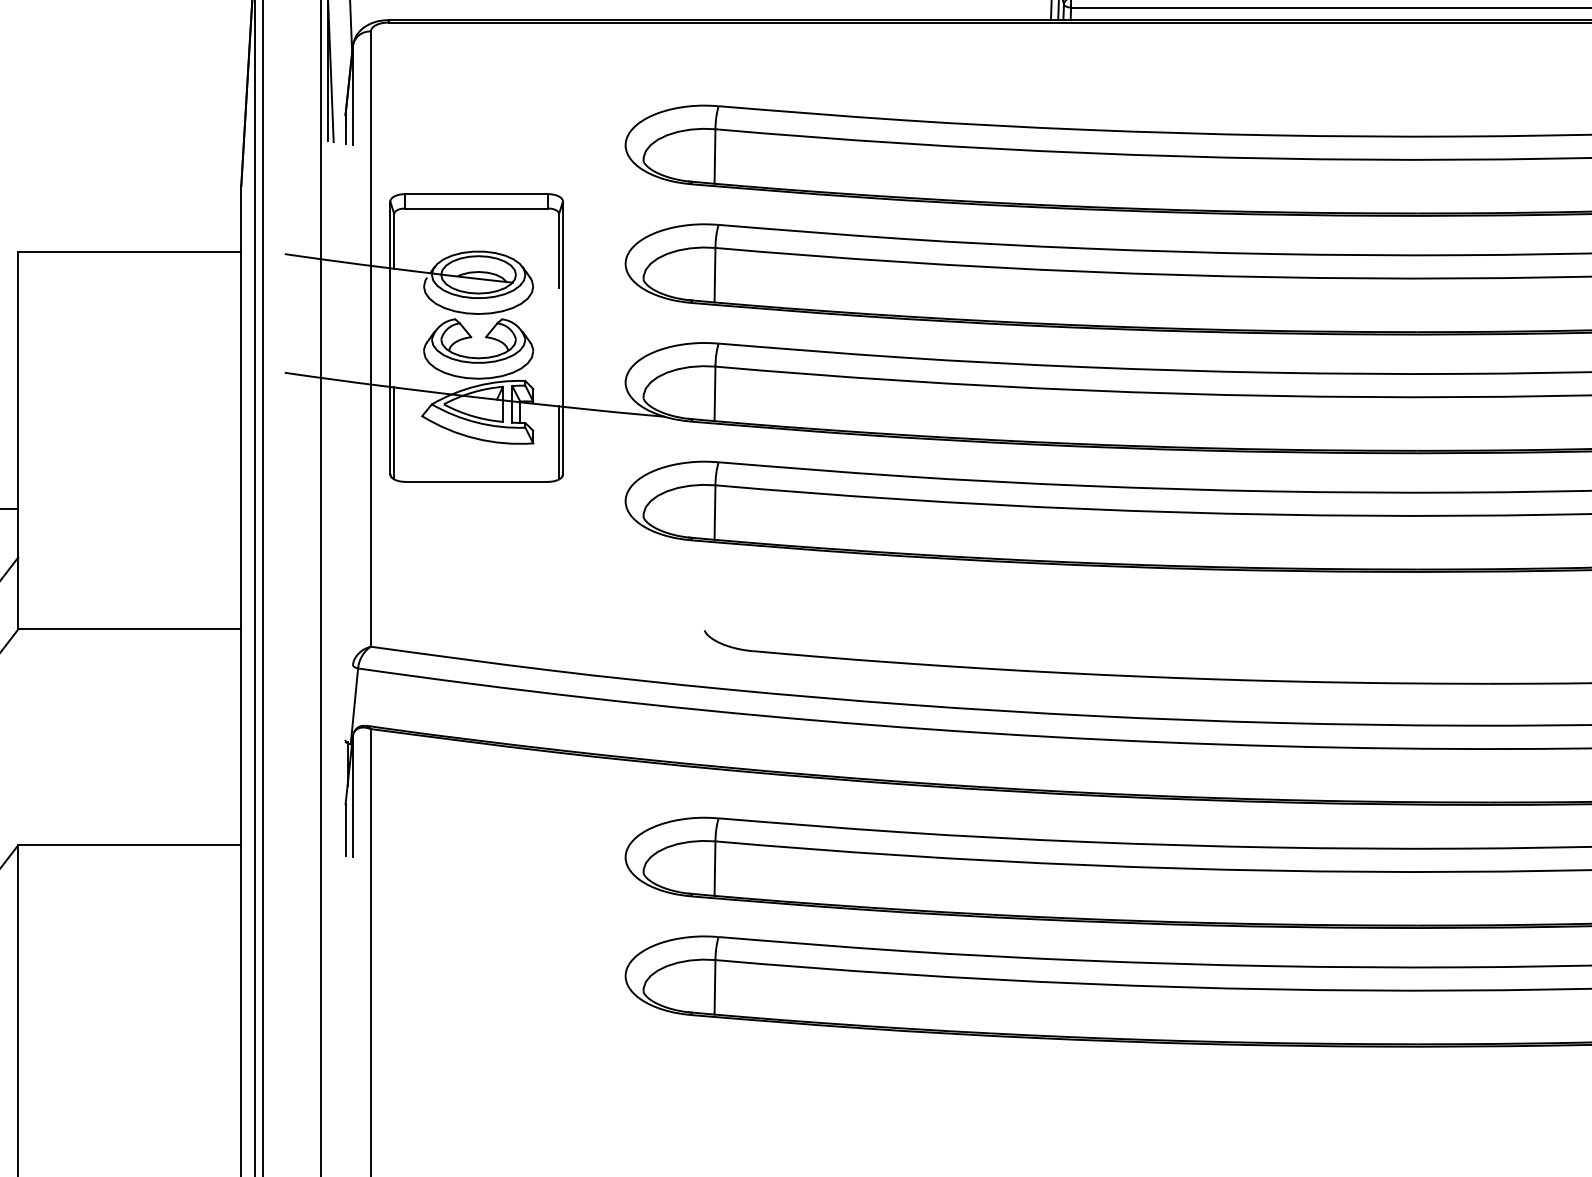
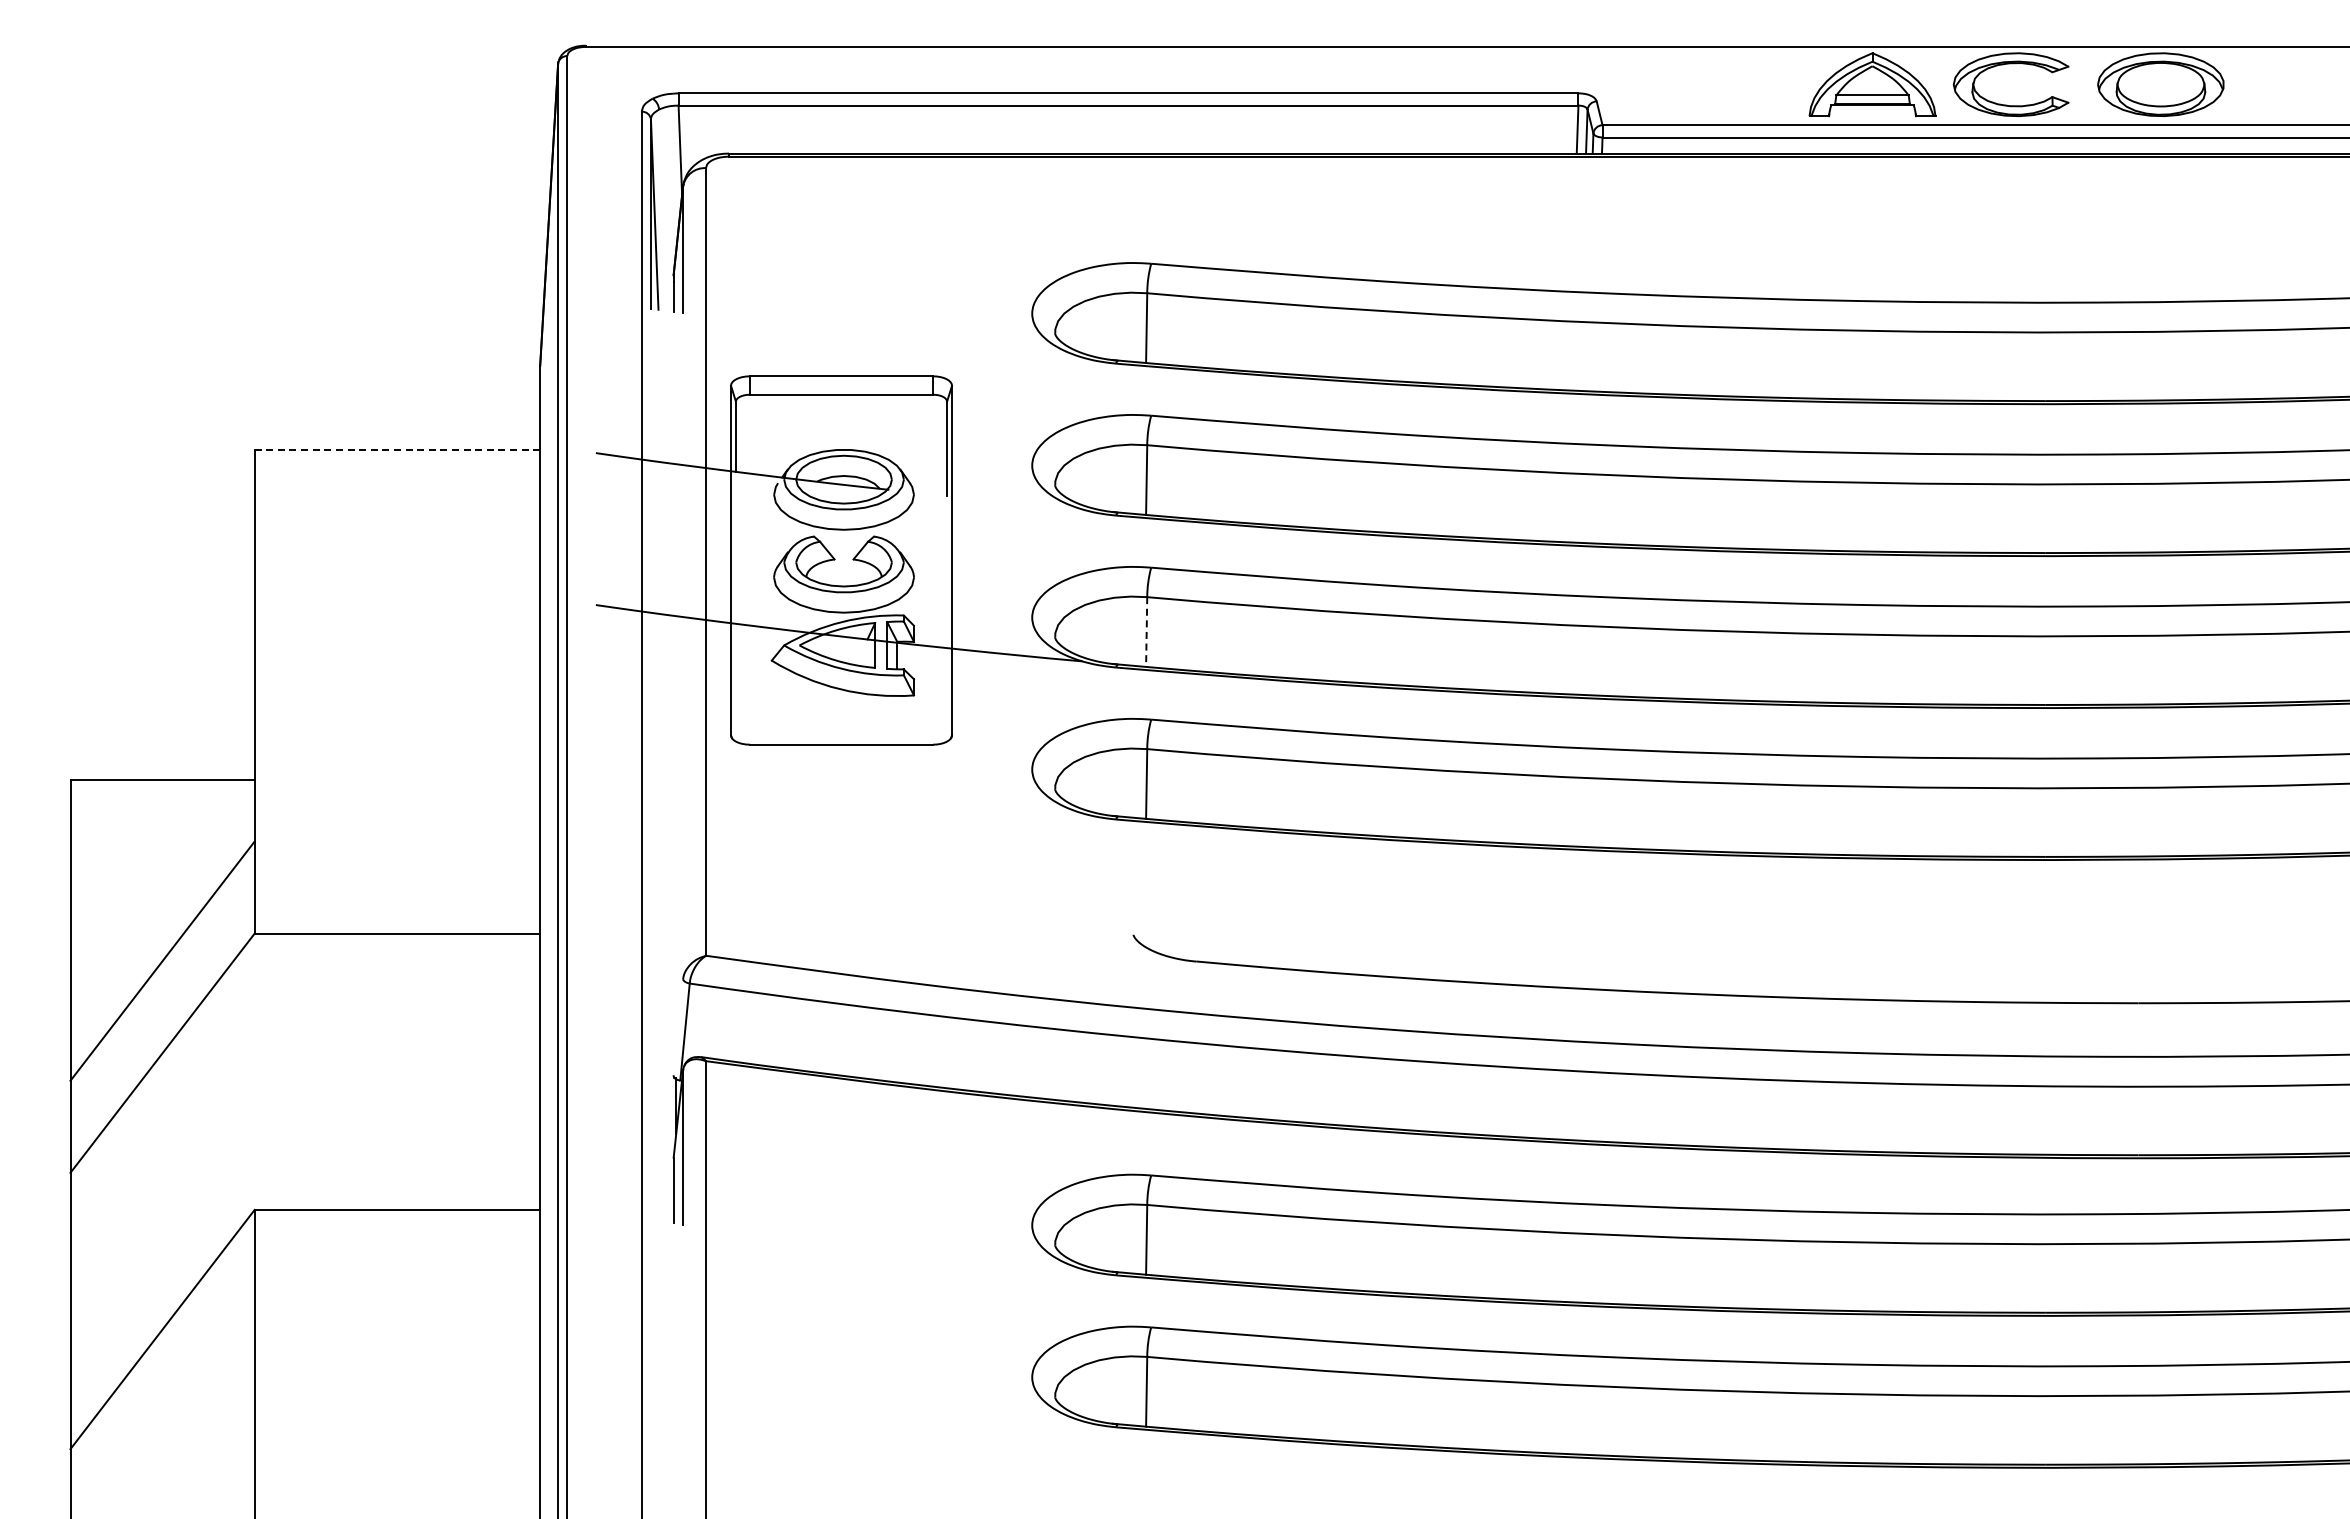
line: (129, 252) -> (397, 450), solid -> dashed
line: (714, 394) -> (1146, 632), solid -> dashed
line: (393, 433) -> (735, 682), removed
line: (559, 442) -> (947, 694), removed

